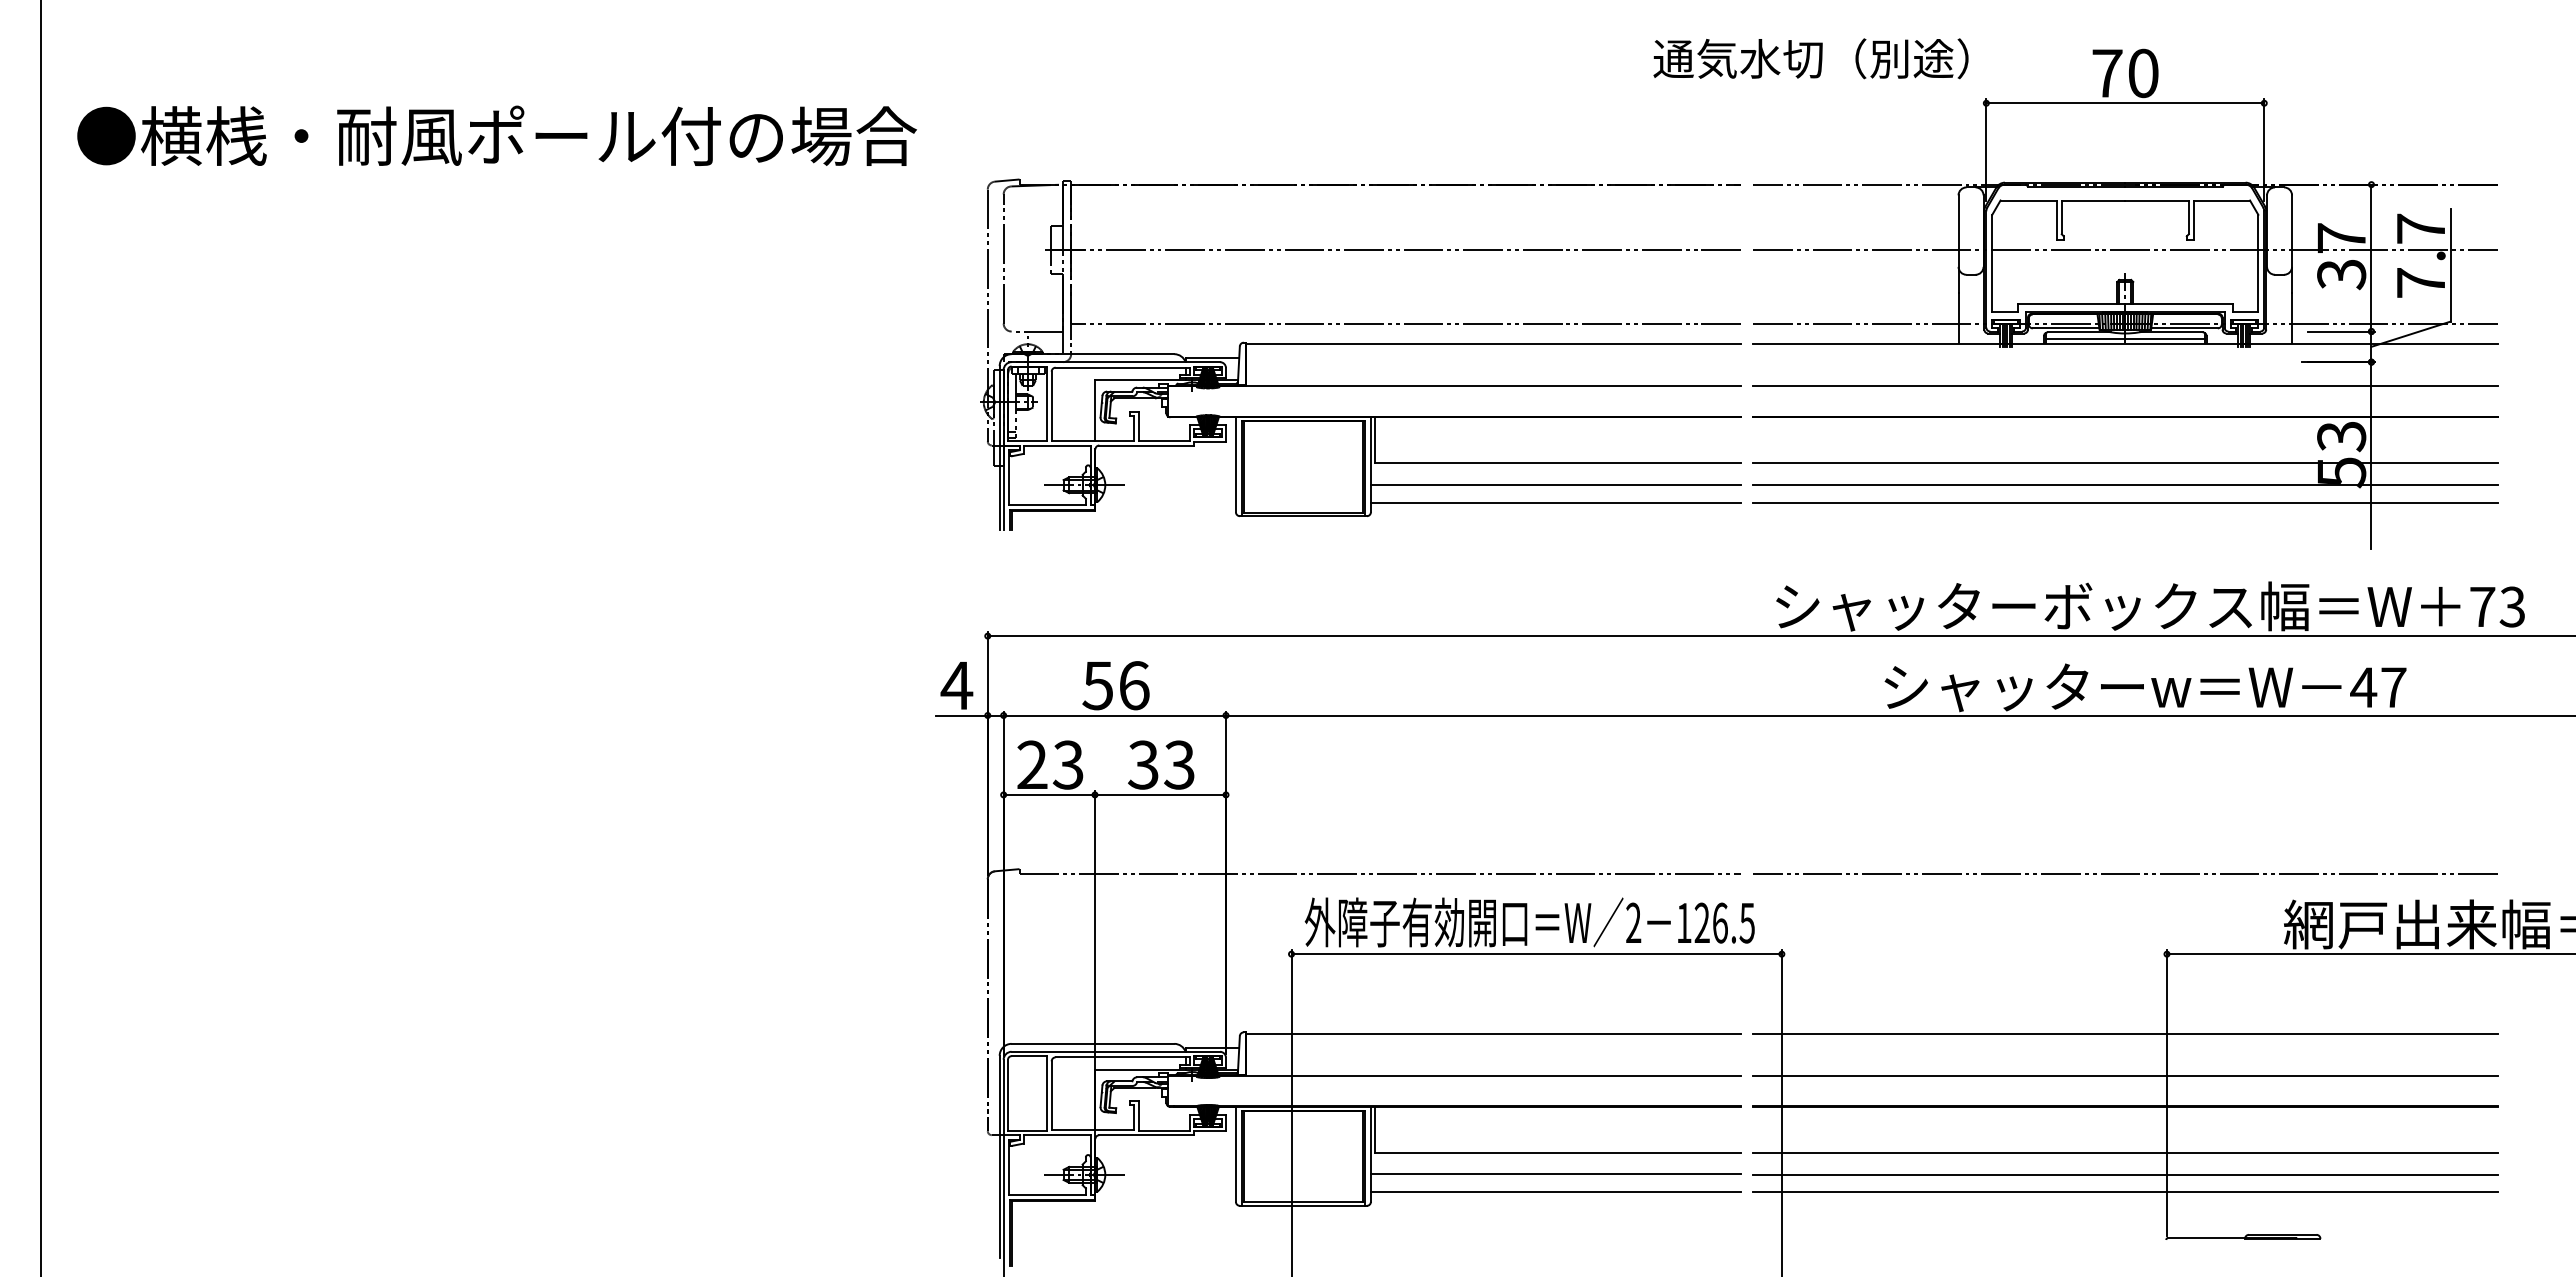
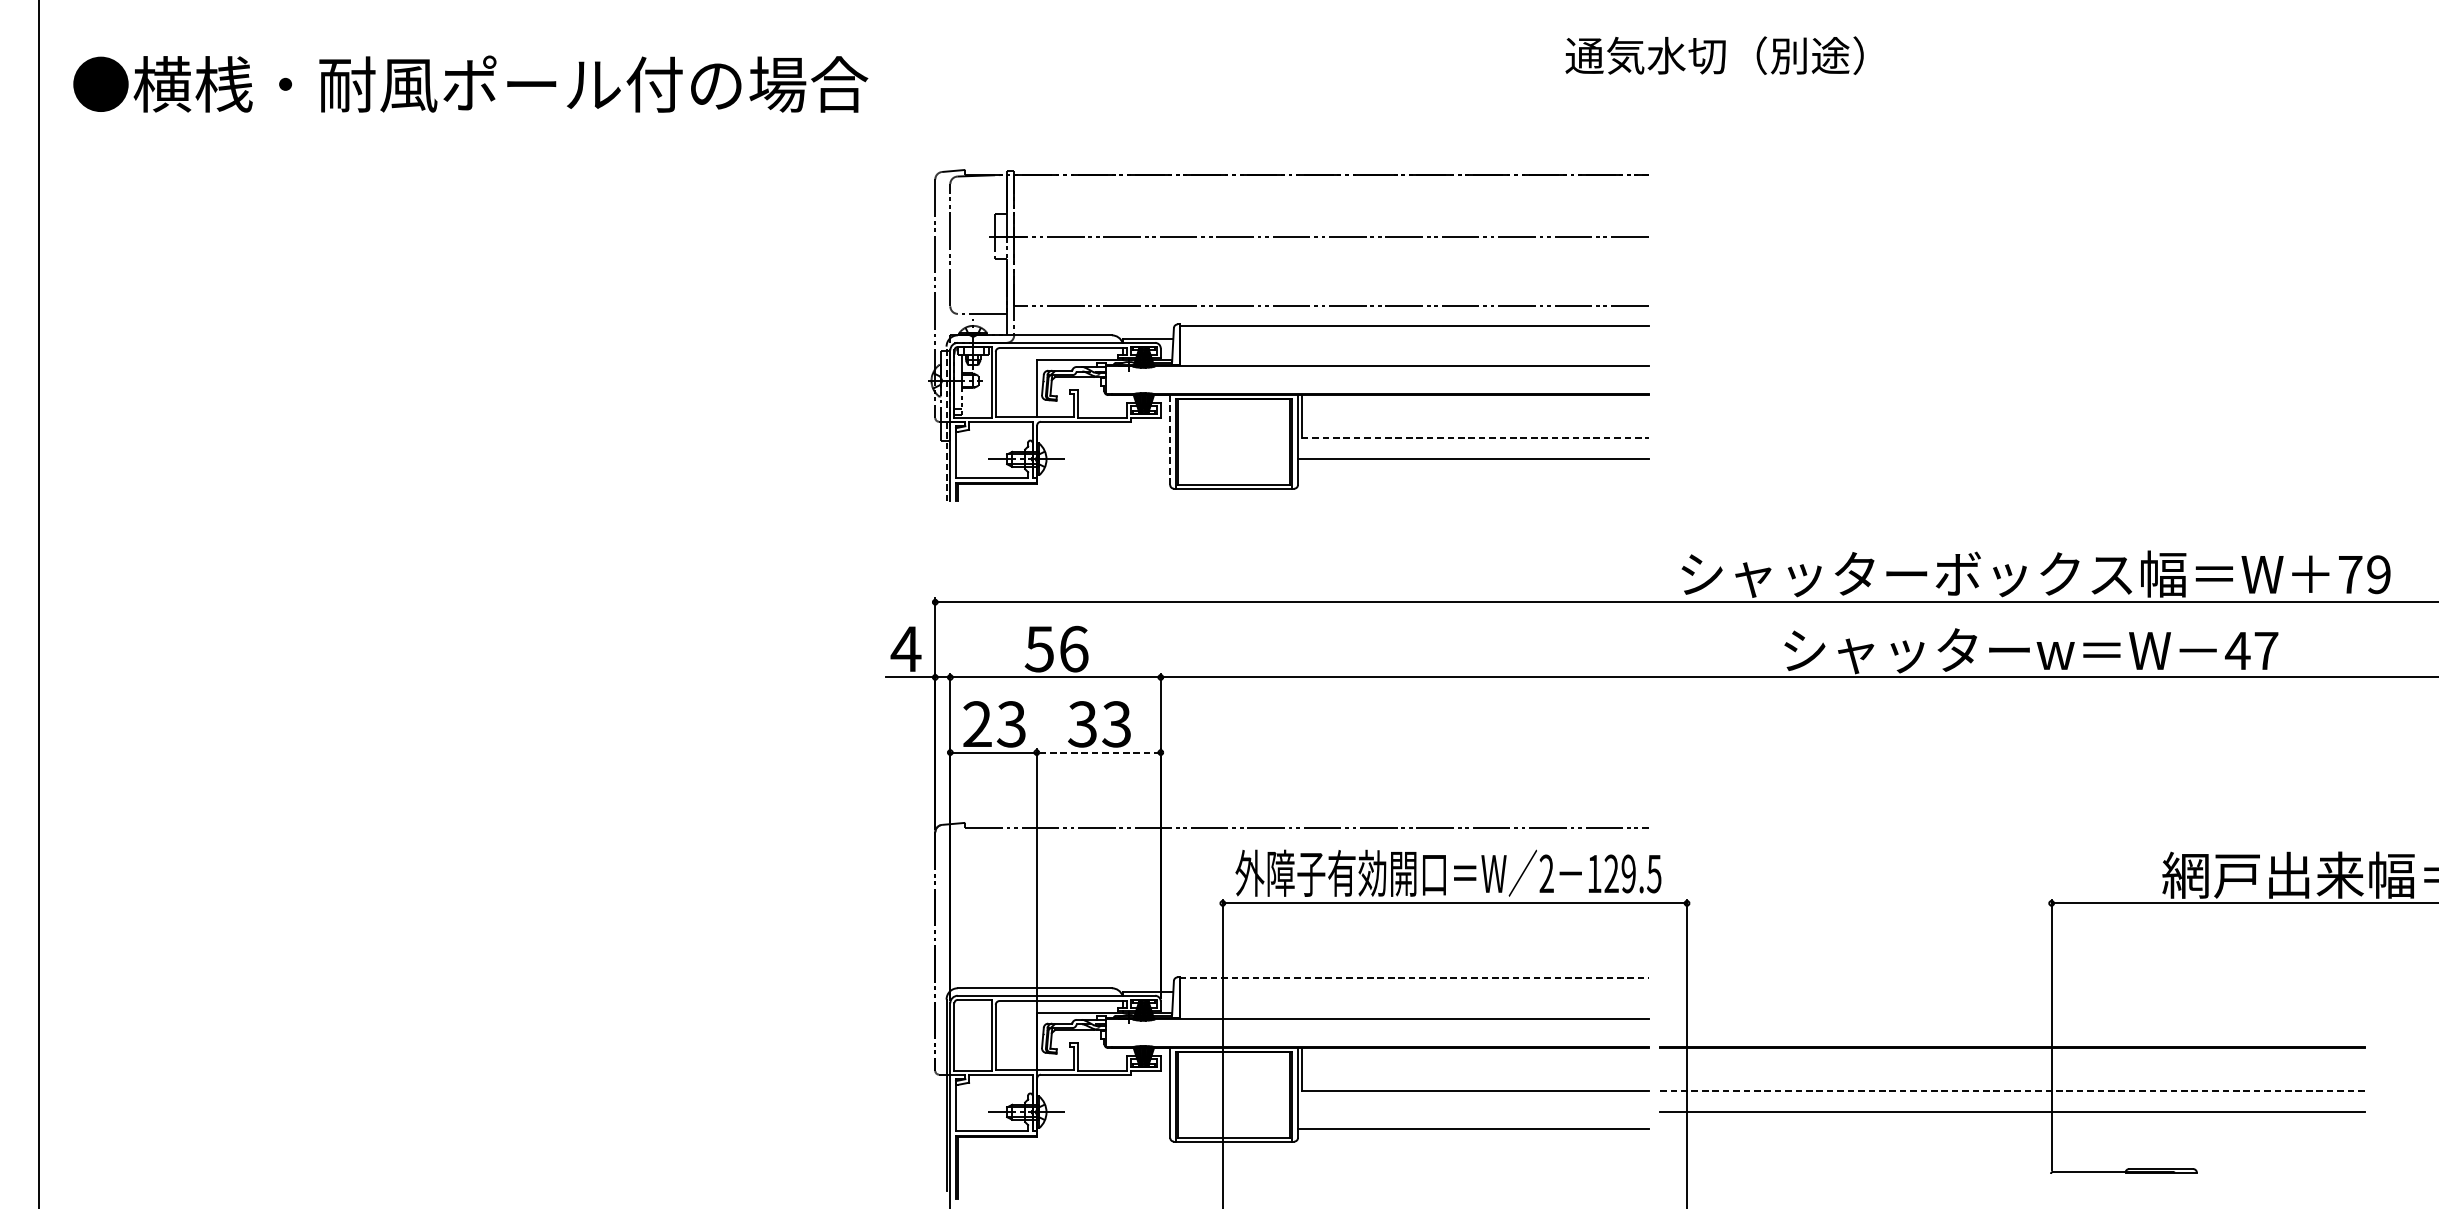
text: (496, 135) -> (470, 83), moved
part: (2125, 298) -> (2012, 282), removed
line: (999, 447) -> (946, 423), solid -> dashed
line: (1558, 462) -> (1475, 437), solid -> dashed
line: (1235, 464) -> (1169, 439), solid -> dashed
line: (1555, 502) -> (1472, 475), removed
text: (2511, 606) -> (2377, 574), 73 -> 79
line: (1160, 794) -> (1098, 752), solid -> dashed
line: (2125, 874) -> (2012, 827), removed
text: (1719, 922) -> (1628, 873), 126.5 -> 129.5
line: (1493, 1033) -> (1414, 978), solid -> dashed
line: (2125, 1033) -> (2012, 978), removed
line: (2125, 1076) -> (2012, 1019), removed
line: (2124, 1152) -> (2011, 1091), solid -> dashed
line: (1555, 1174) -> (1472, 1111), removed
line: (2125, 1192) -> (2012, 1128), removed

